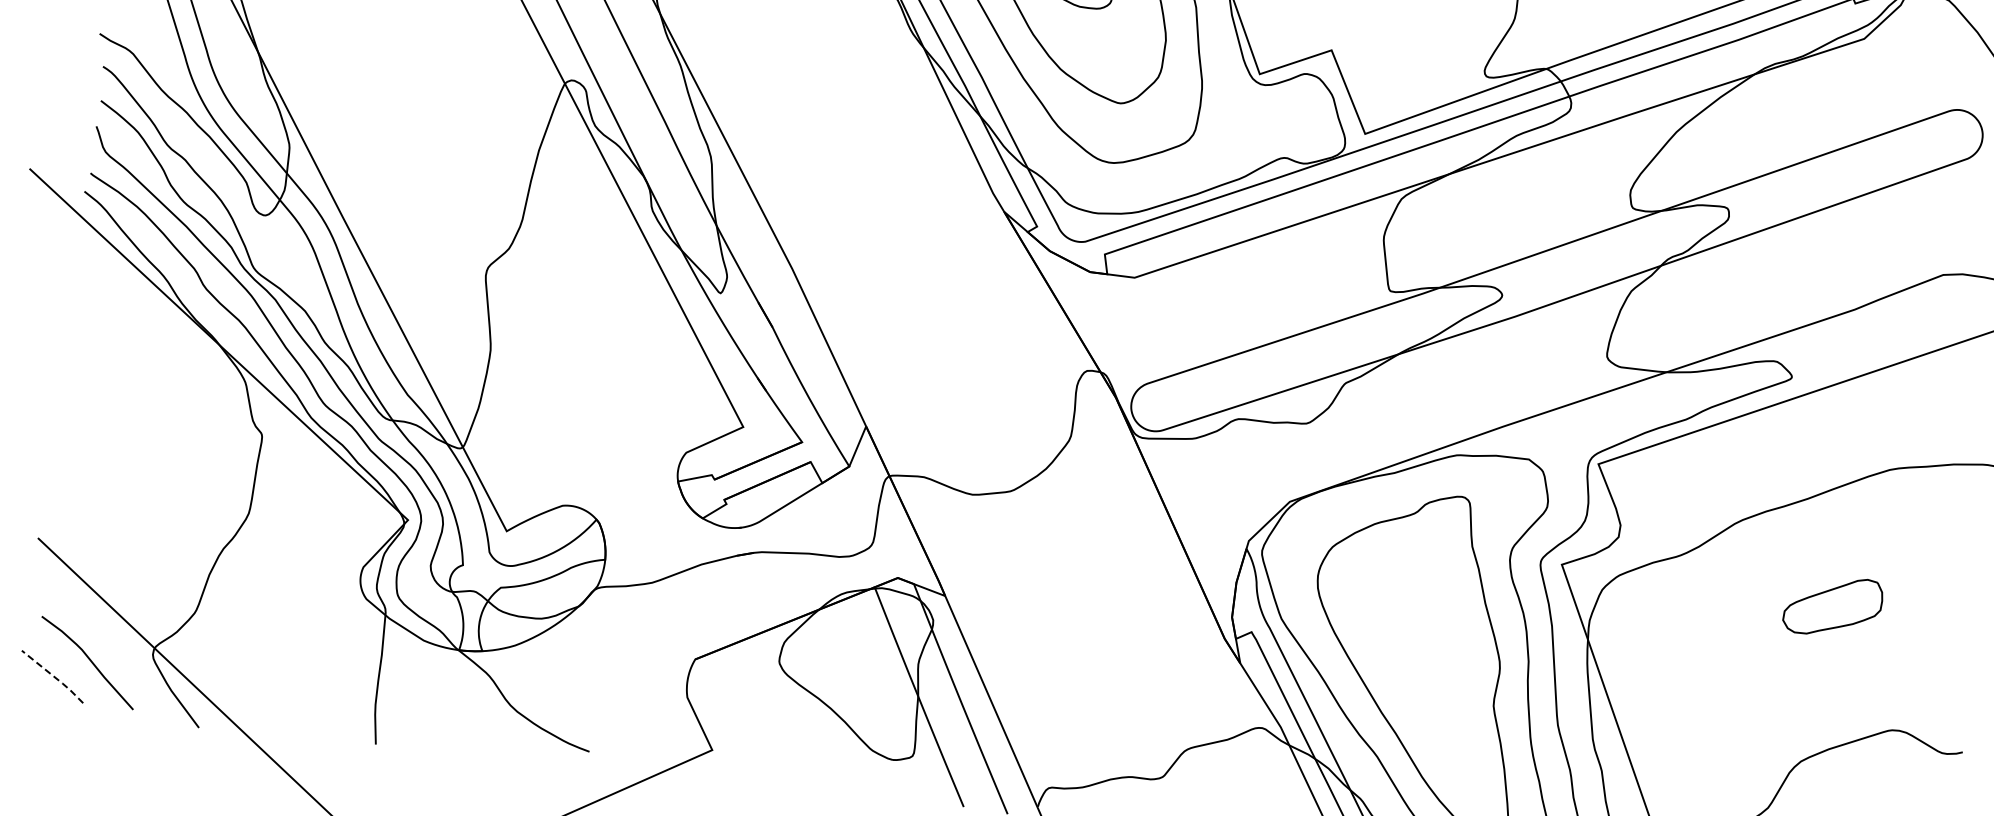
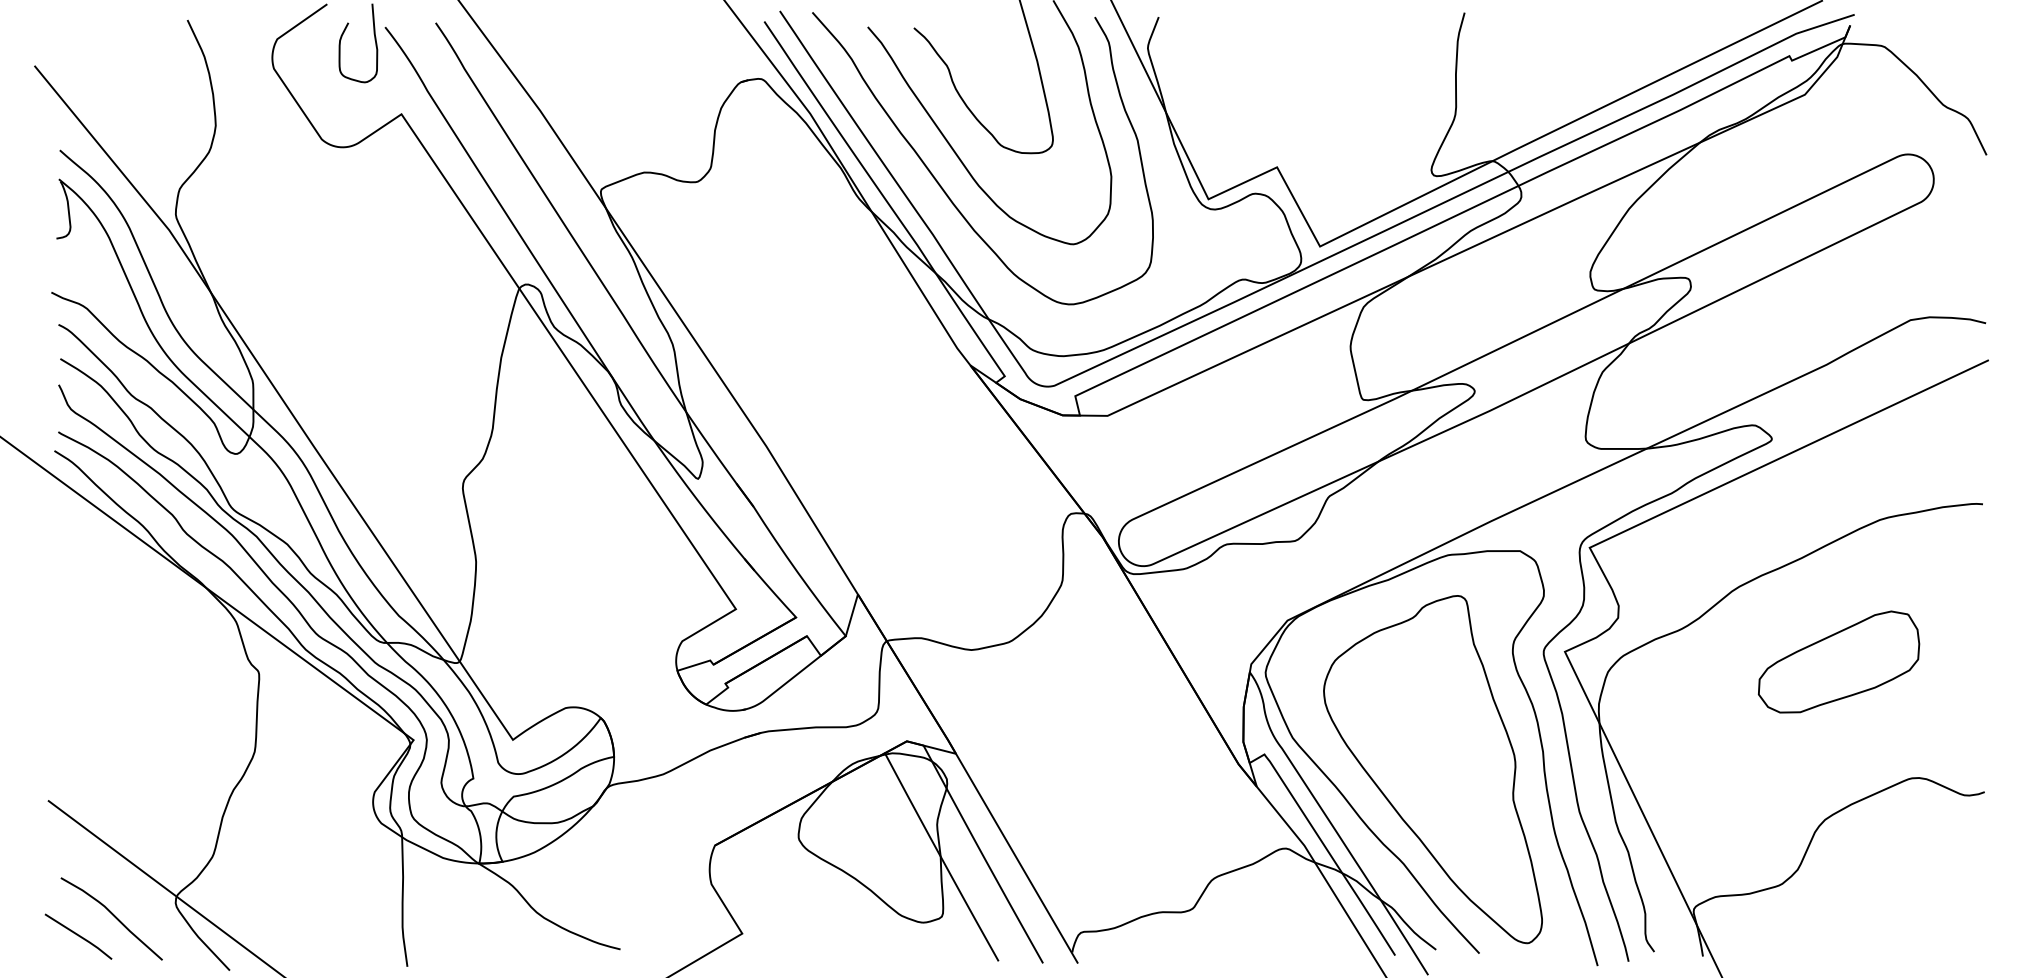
part: (1833, 605) -> (1839, 661), size x1.67
line: (54, 676) -> (80, 936), dashed -> solid

